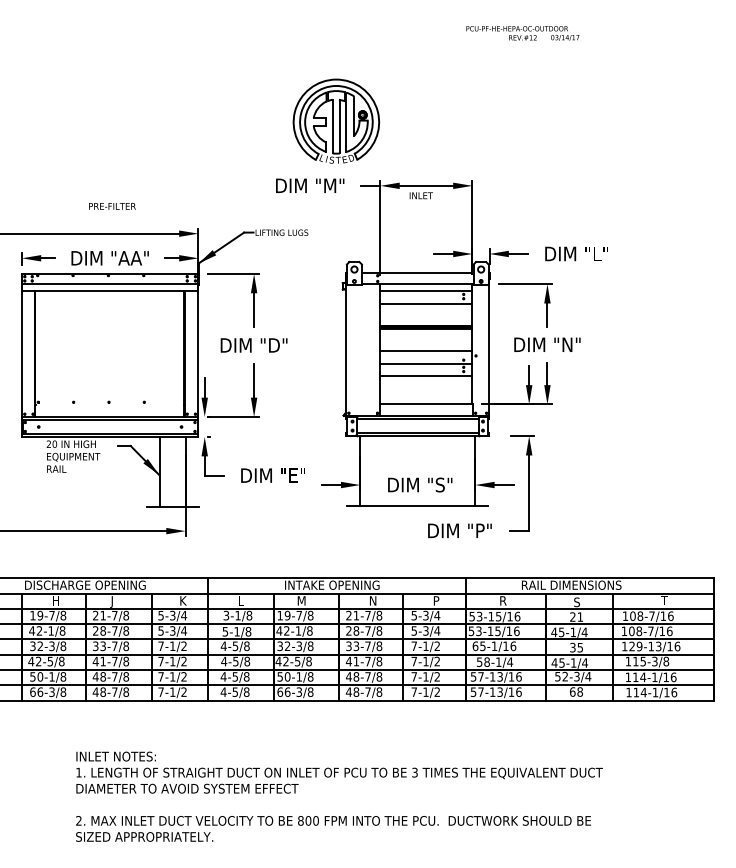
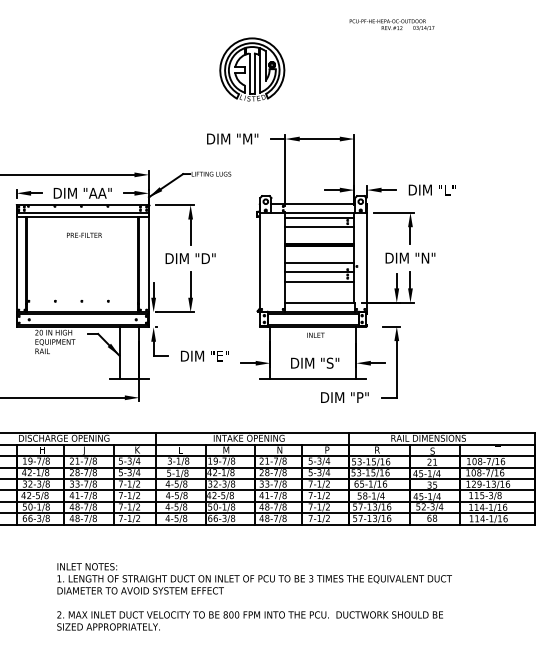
part: (336, 120) -> (252, 69), moved
text: (420, 195) -> (315, 335), moved
text: (112, 206) -> (84, 235), moved

